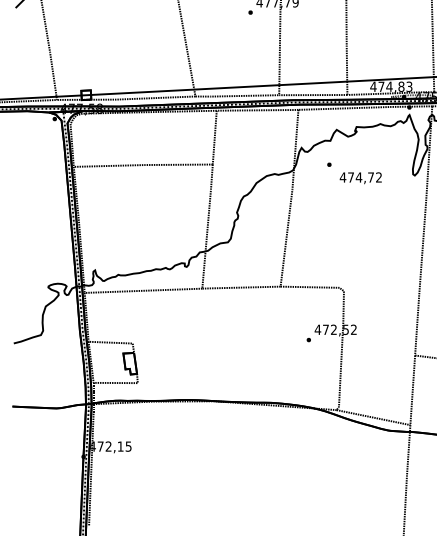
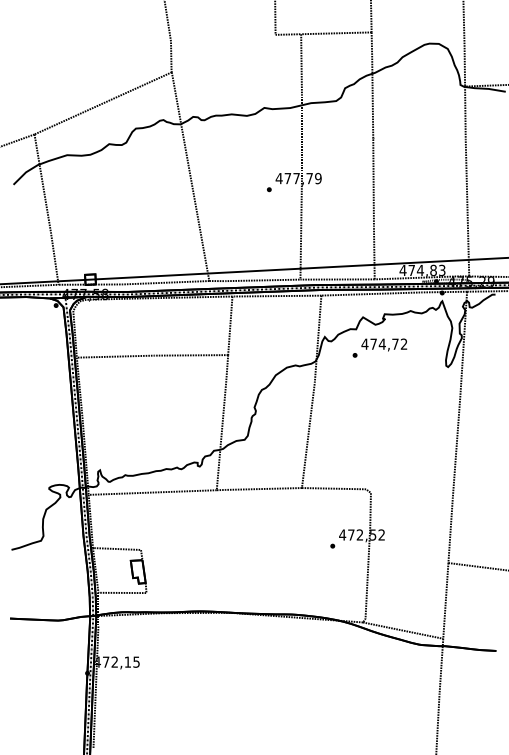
text: (361, 177) -> (384, 344), moved

